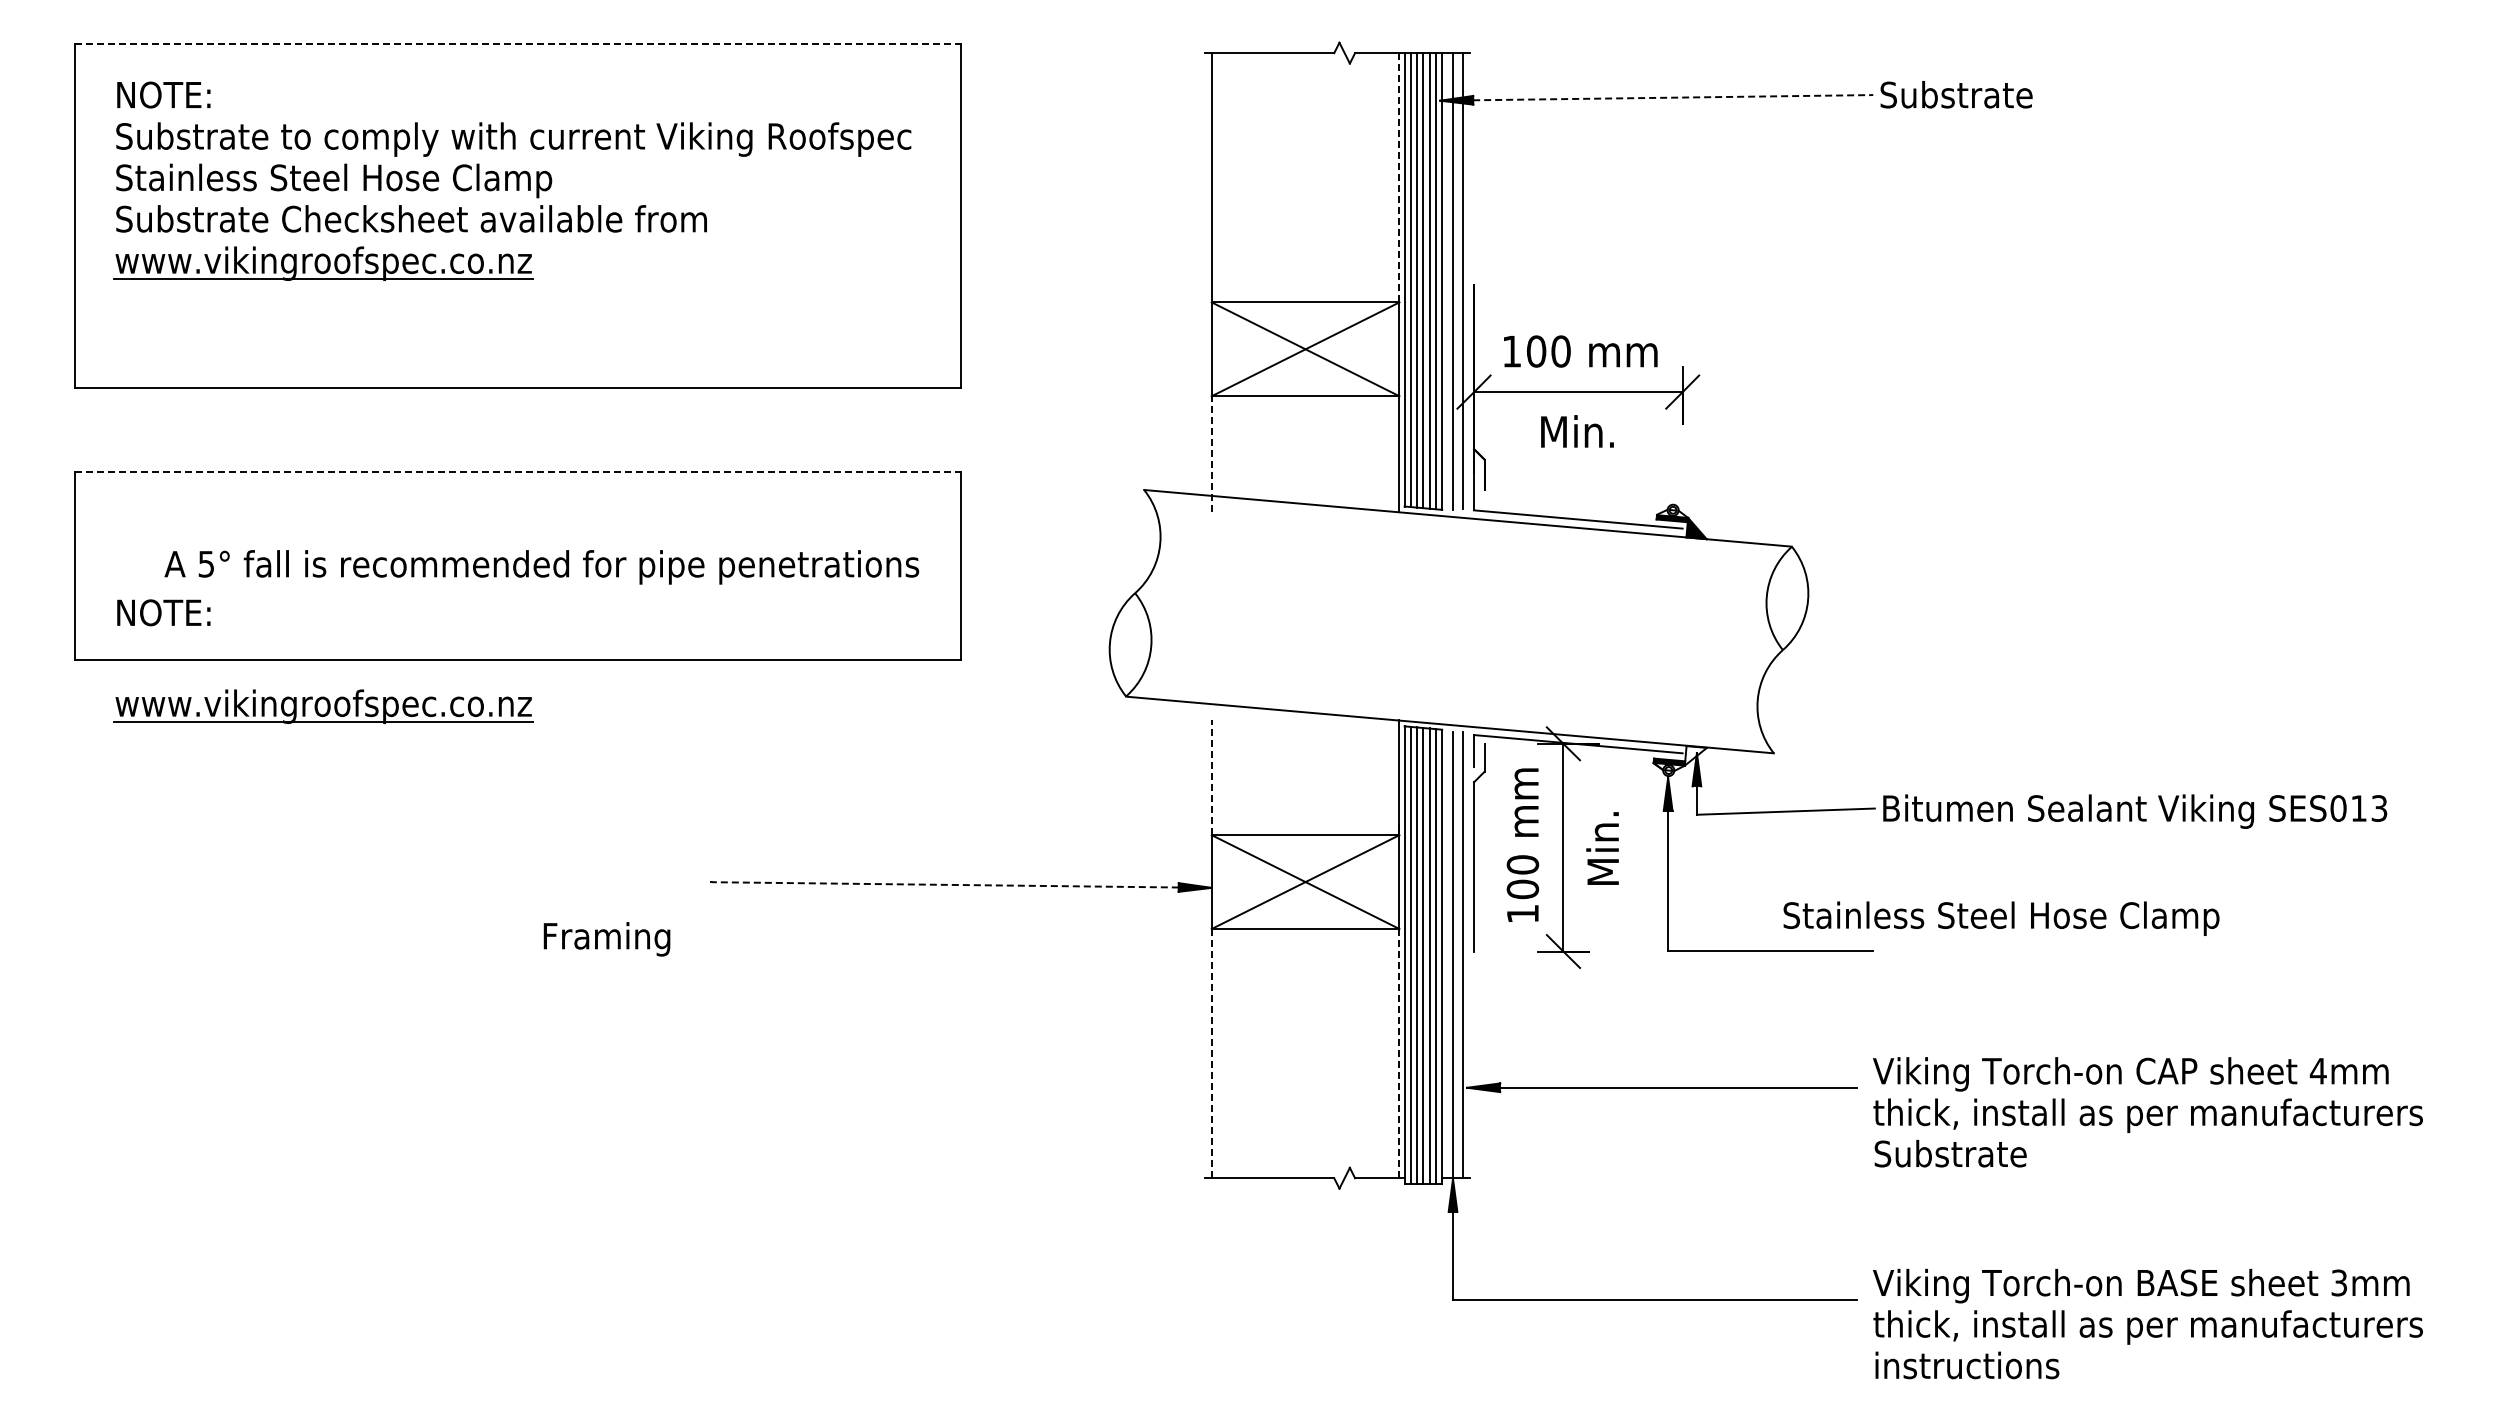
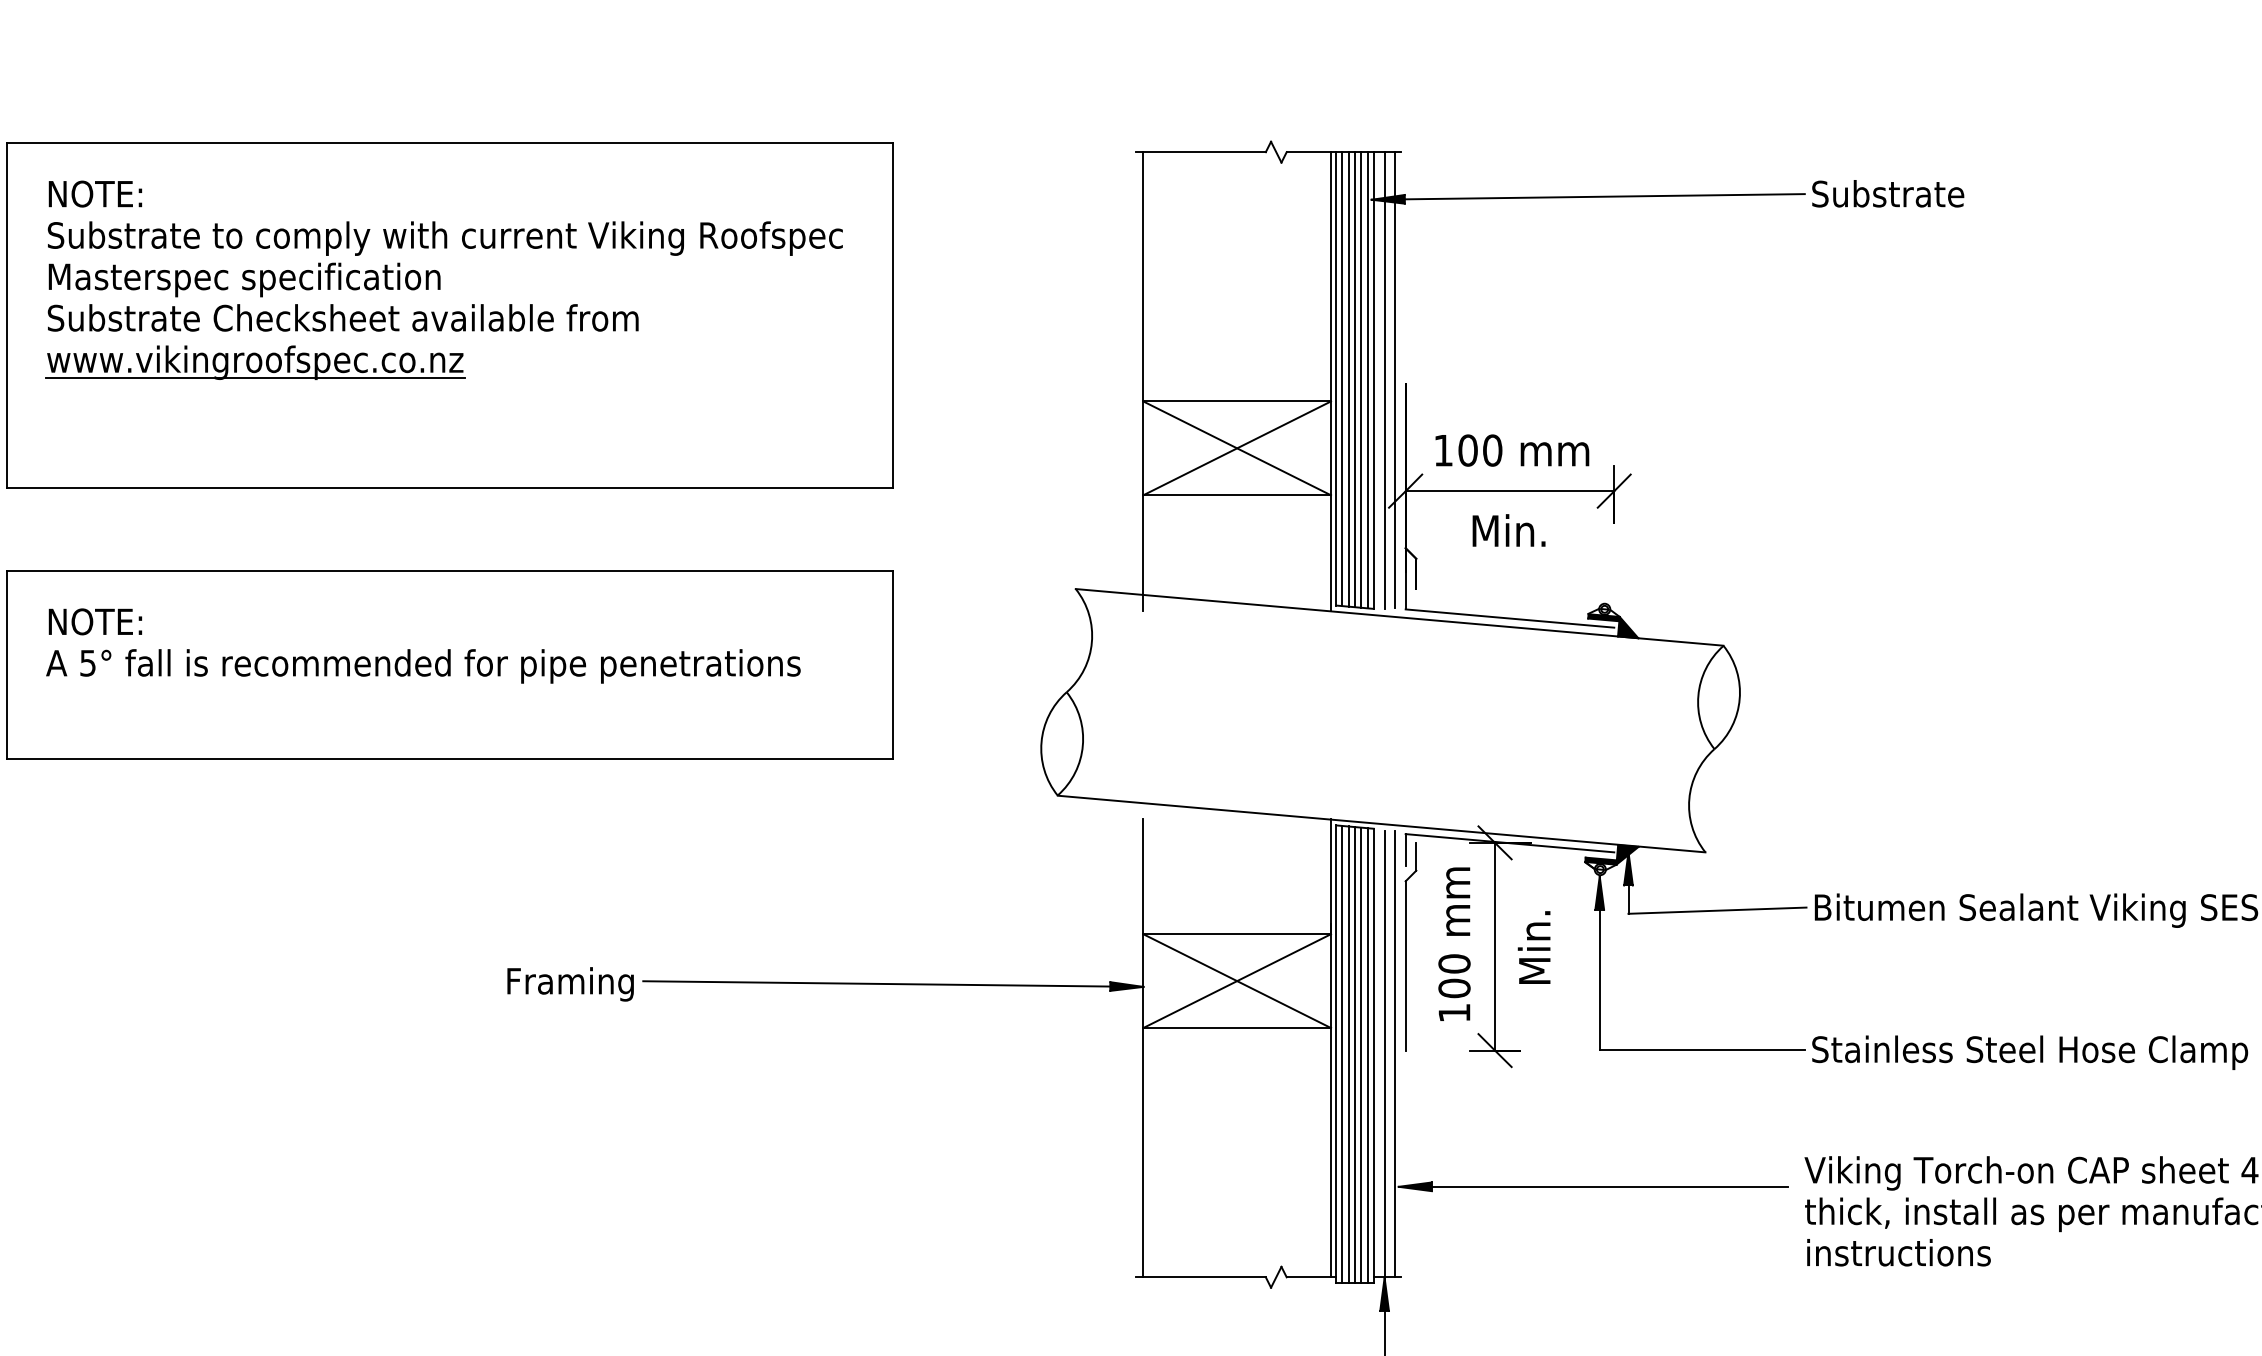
line: (518, 44) -> (450, 143), dashed -> solid
line: (1656, 97) -> (1588, 196), dashed -> solid
line: (1399, 177) -> (1331, 276), dashed -> solid
text: (334, 180) -> (266, 279), Stainless Steel Hose Clamp -> Masterspec specification
line: (1211, 454) -> (1143, 553), dashed -> solid
line: (518, 472) -> (450, 571), dashed -> solid
text: (541, 567) -> (423, 666), moved
text: (163, 612) -> (95, 621), moved
part: (323, 706) -> (255, 805), removed
fill: (1695, 755) -> (1627, 854), added
line: (1211, 777) -> (1143, 876), dashed -> solid
line: (961, 885) -> (893, 984), dashed -> solid
text: (2001, 918) -> (2030, 1052), moved
text: (606, 939) -> (570, 984), moved
line: (1211, 1053) -> (1143, 1152), dashed -> solid
line: (1399, 1053) -> (1331, 1152), dashed -> solid
text: (1966, 1153) -> (1898, 1252), Substrate -> instructions

